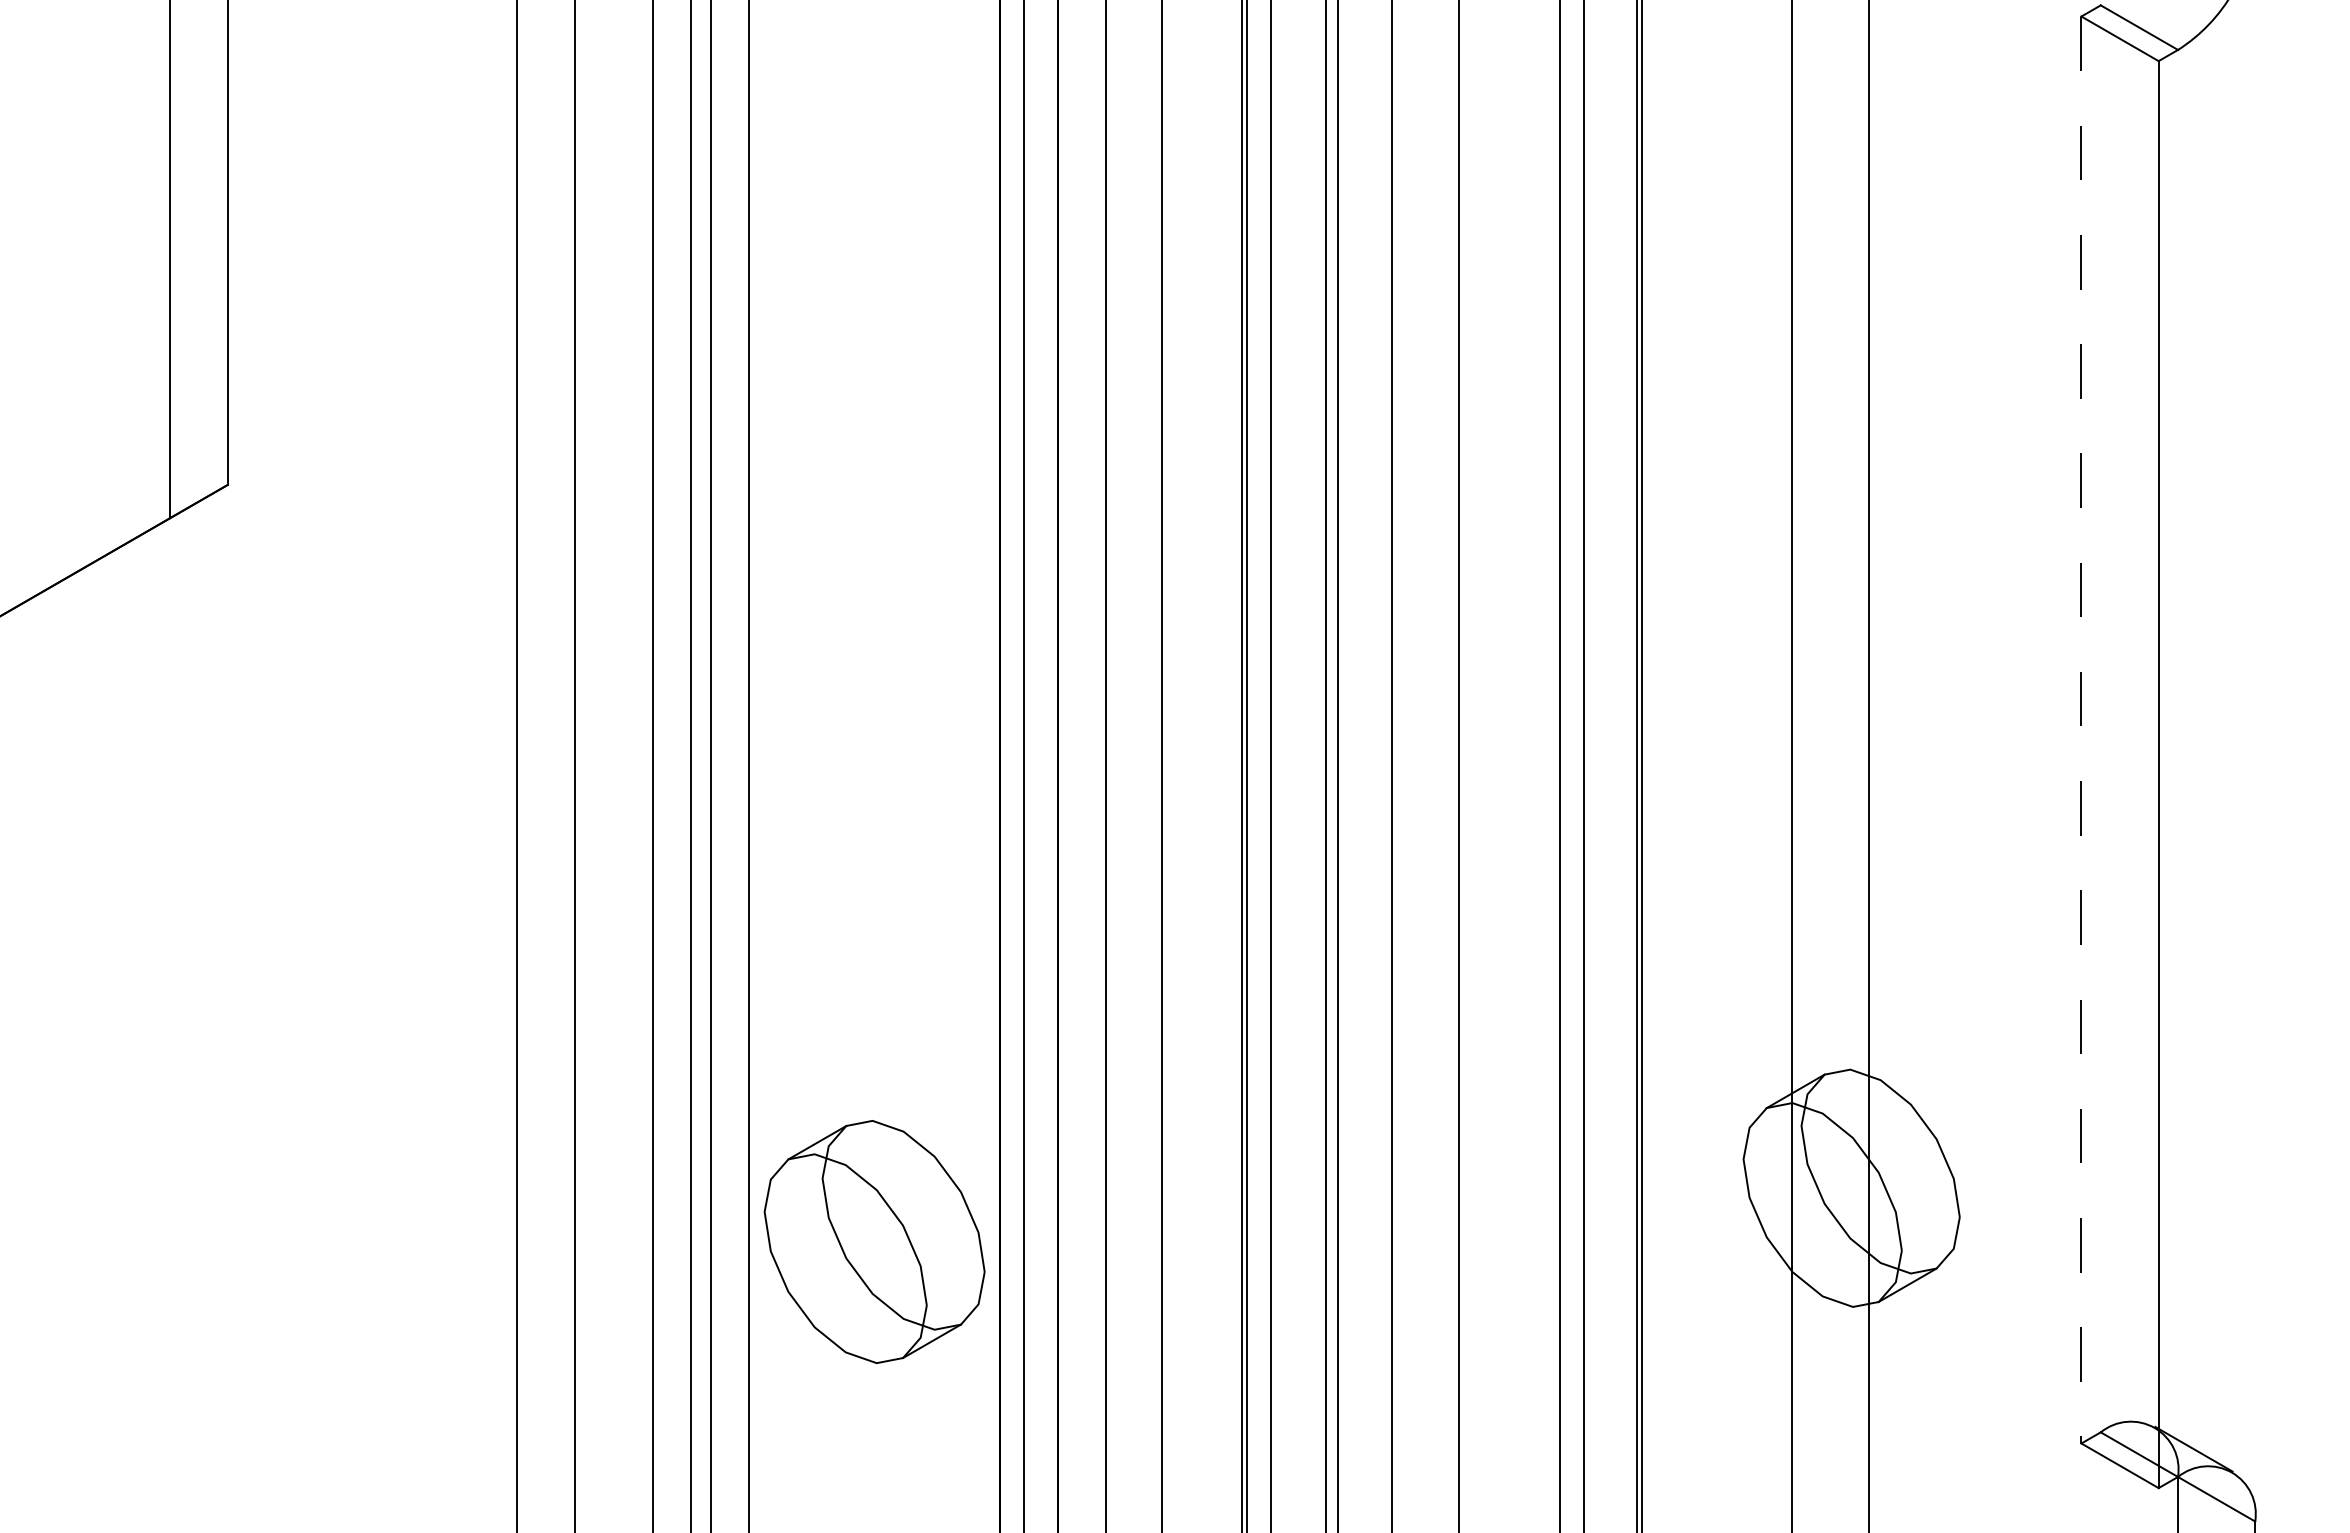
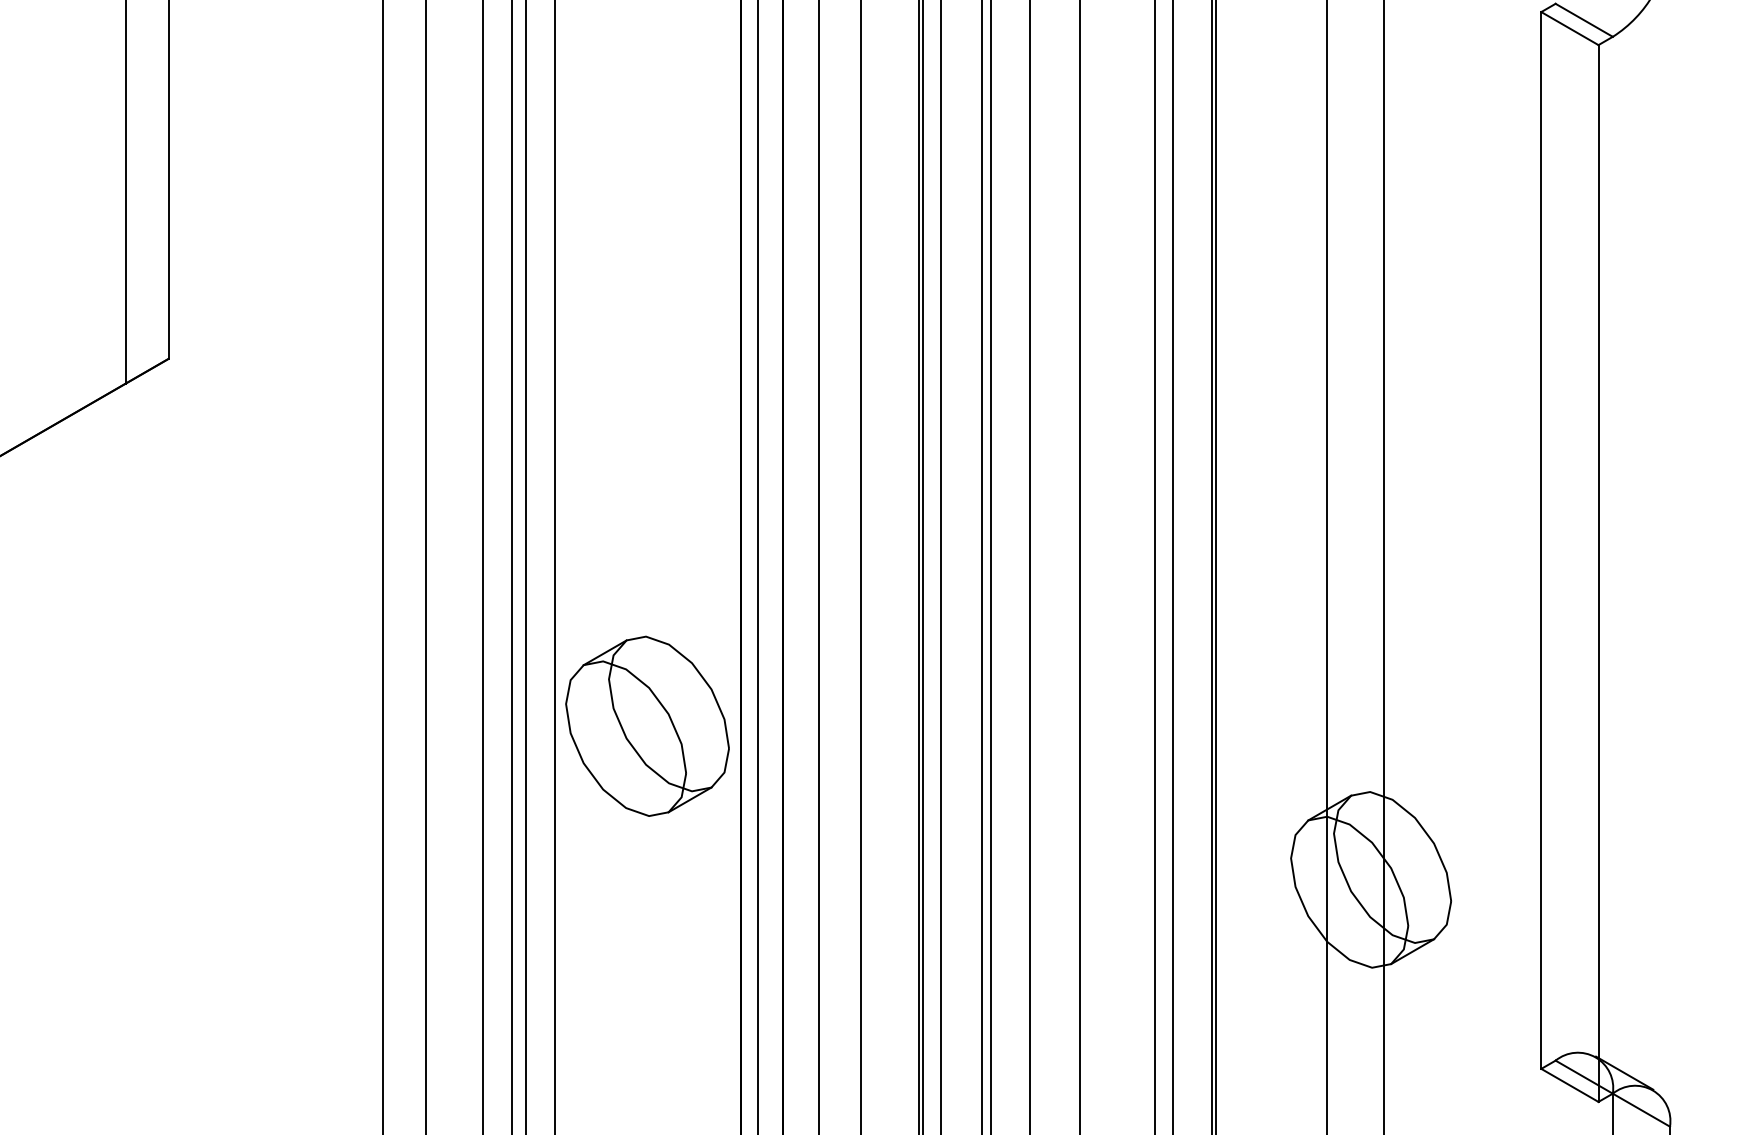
line: (2081, 730) -> (1541, 540), dashed -> solid
part: (874, 1241) -> (647, 725), moved

